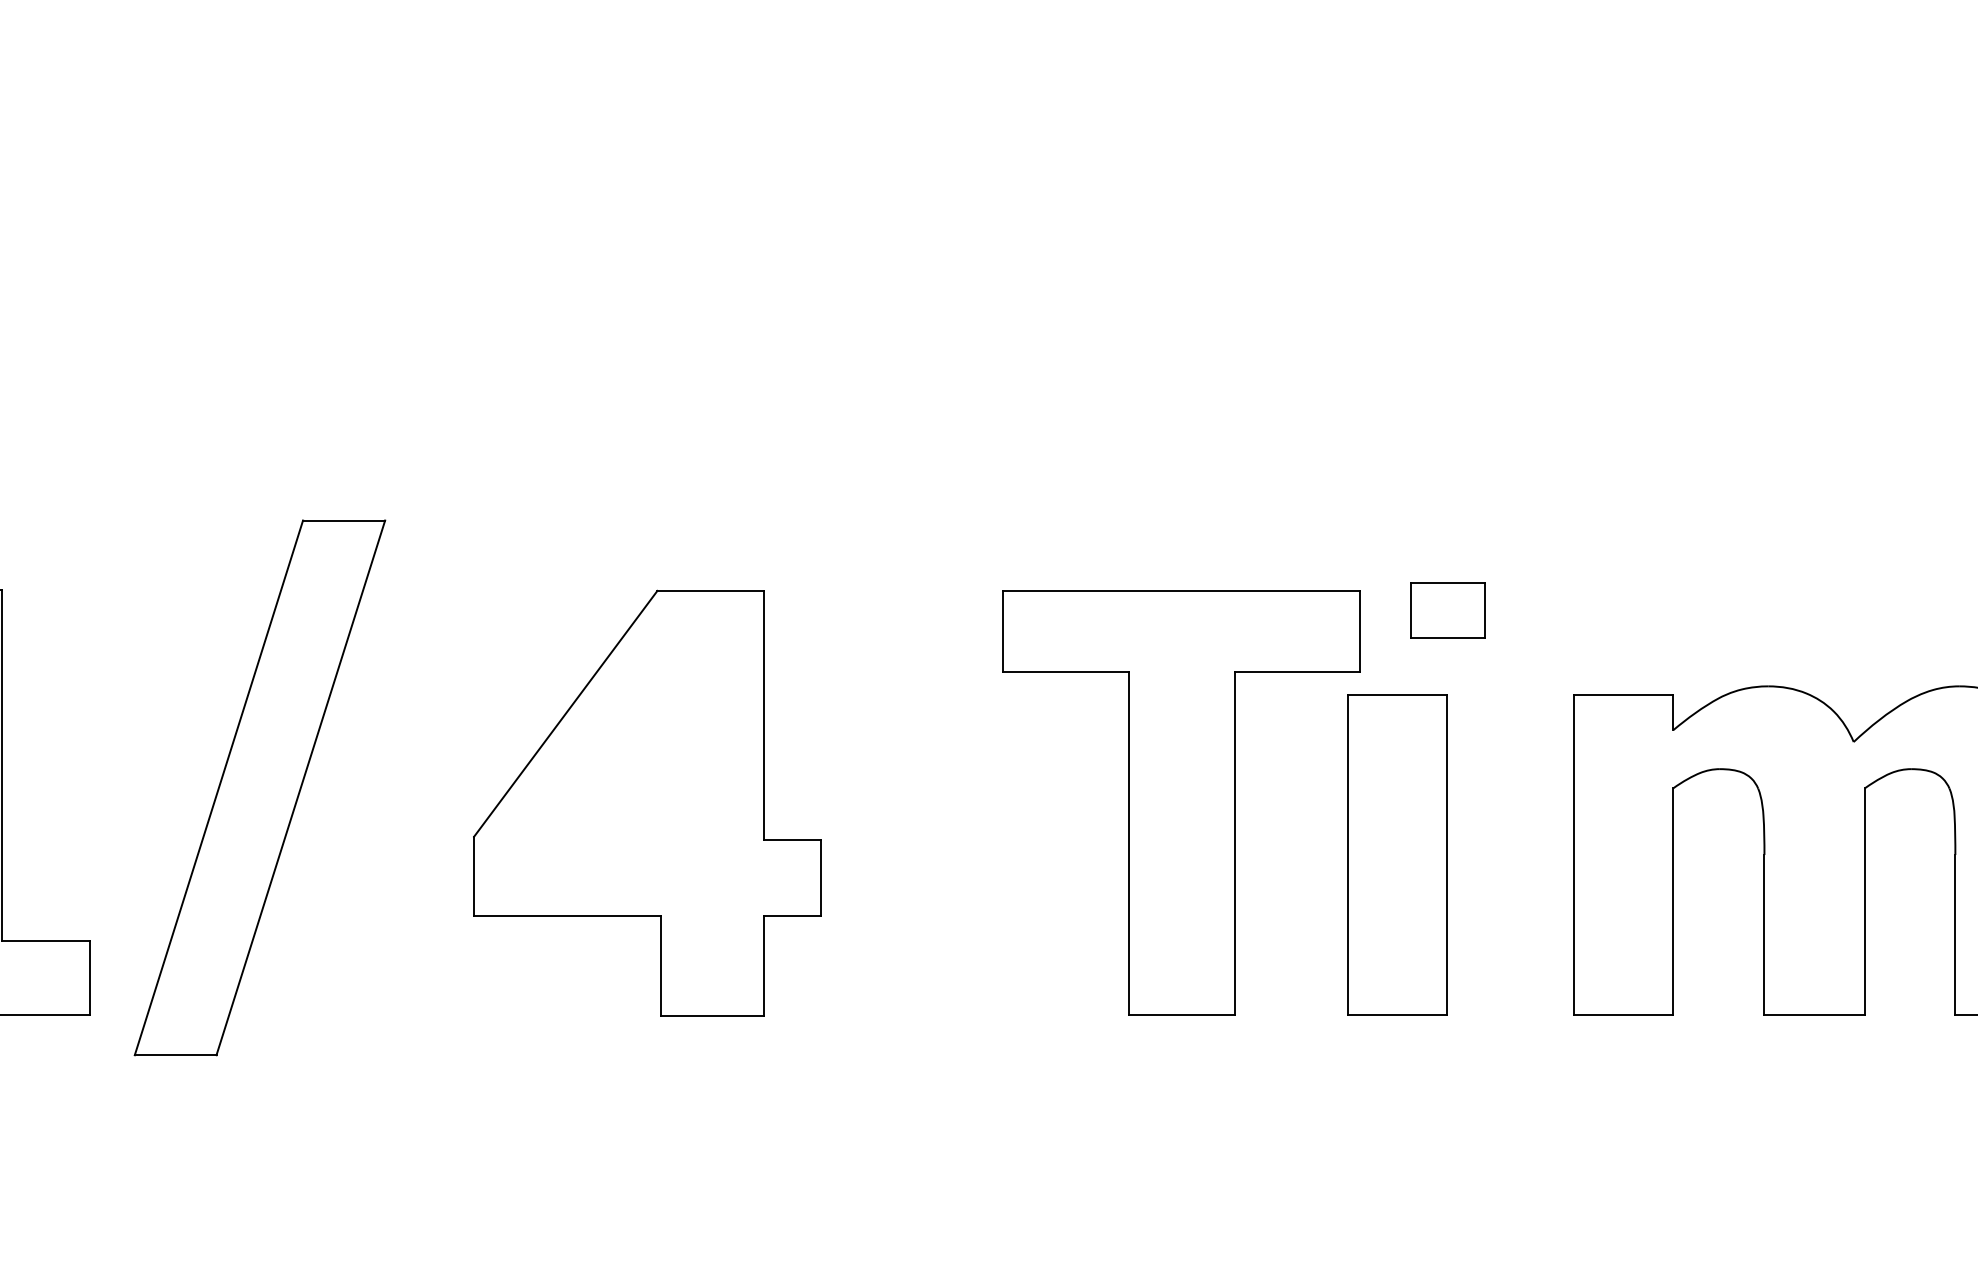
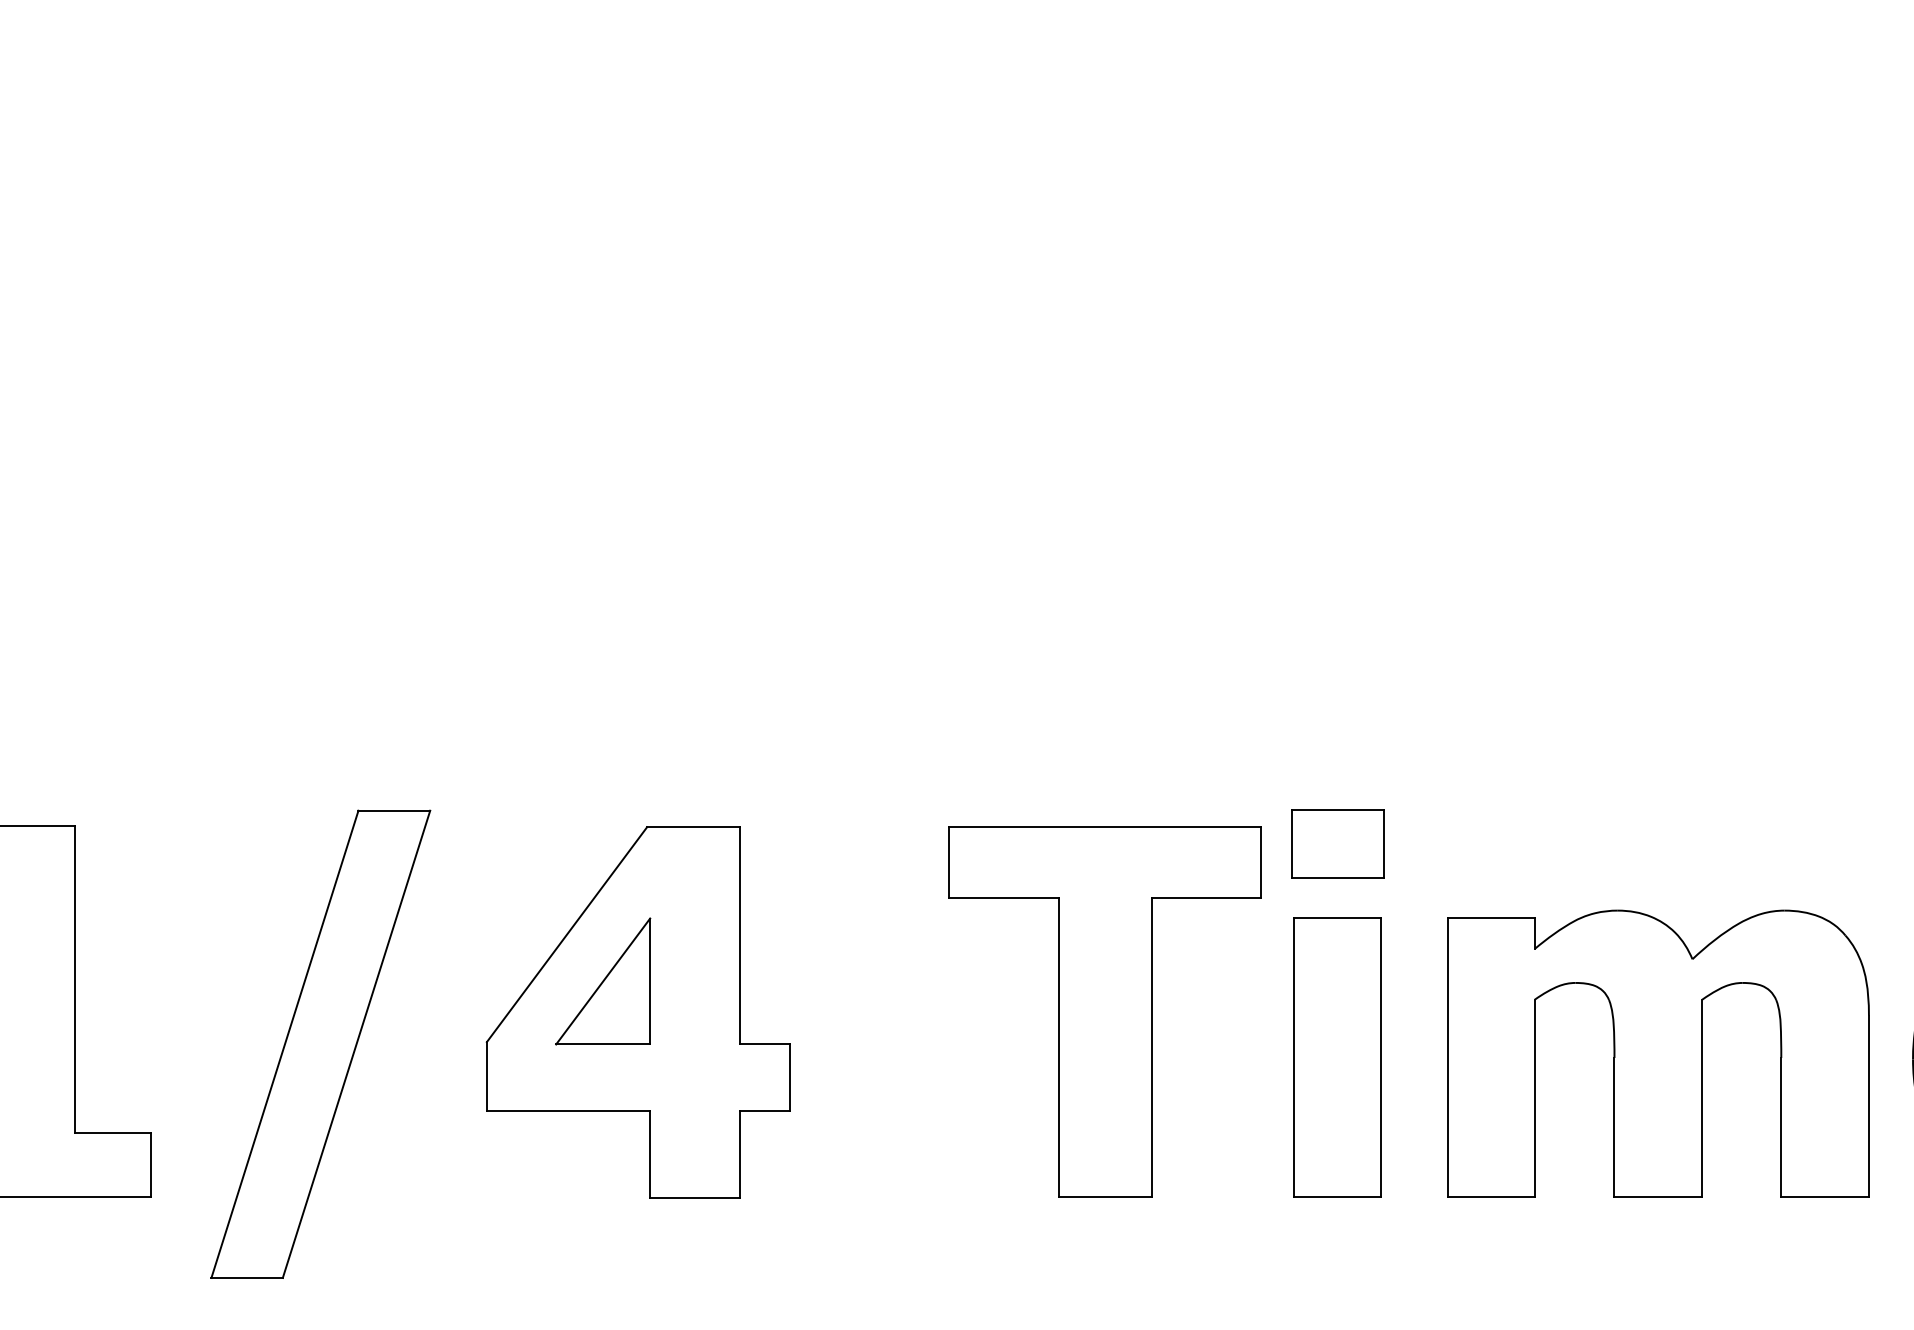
part: (1447, 609) -> (1337, 843), size x1.43
part: (607, 767) -> (603, 981), added
part: (259, 786) -> (320, 1043), moved
part: (1397, 854) -> (1337, 1057), moved

